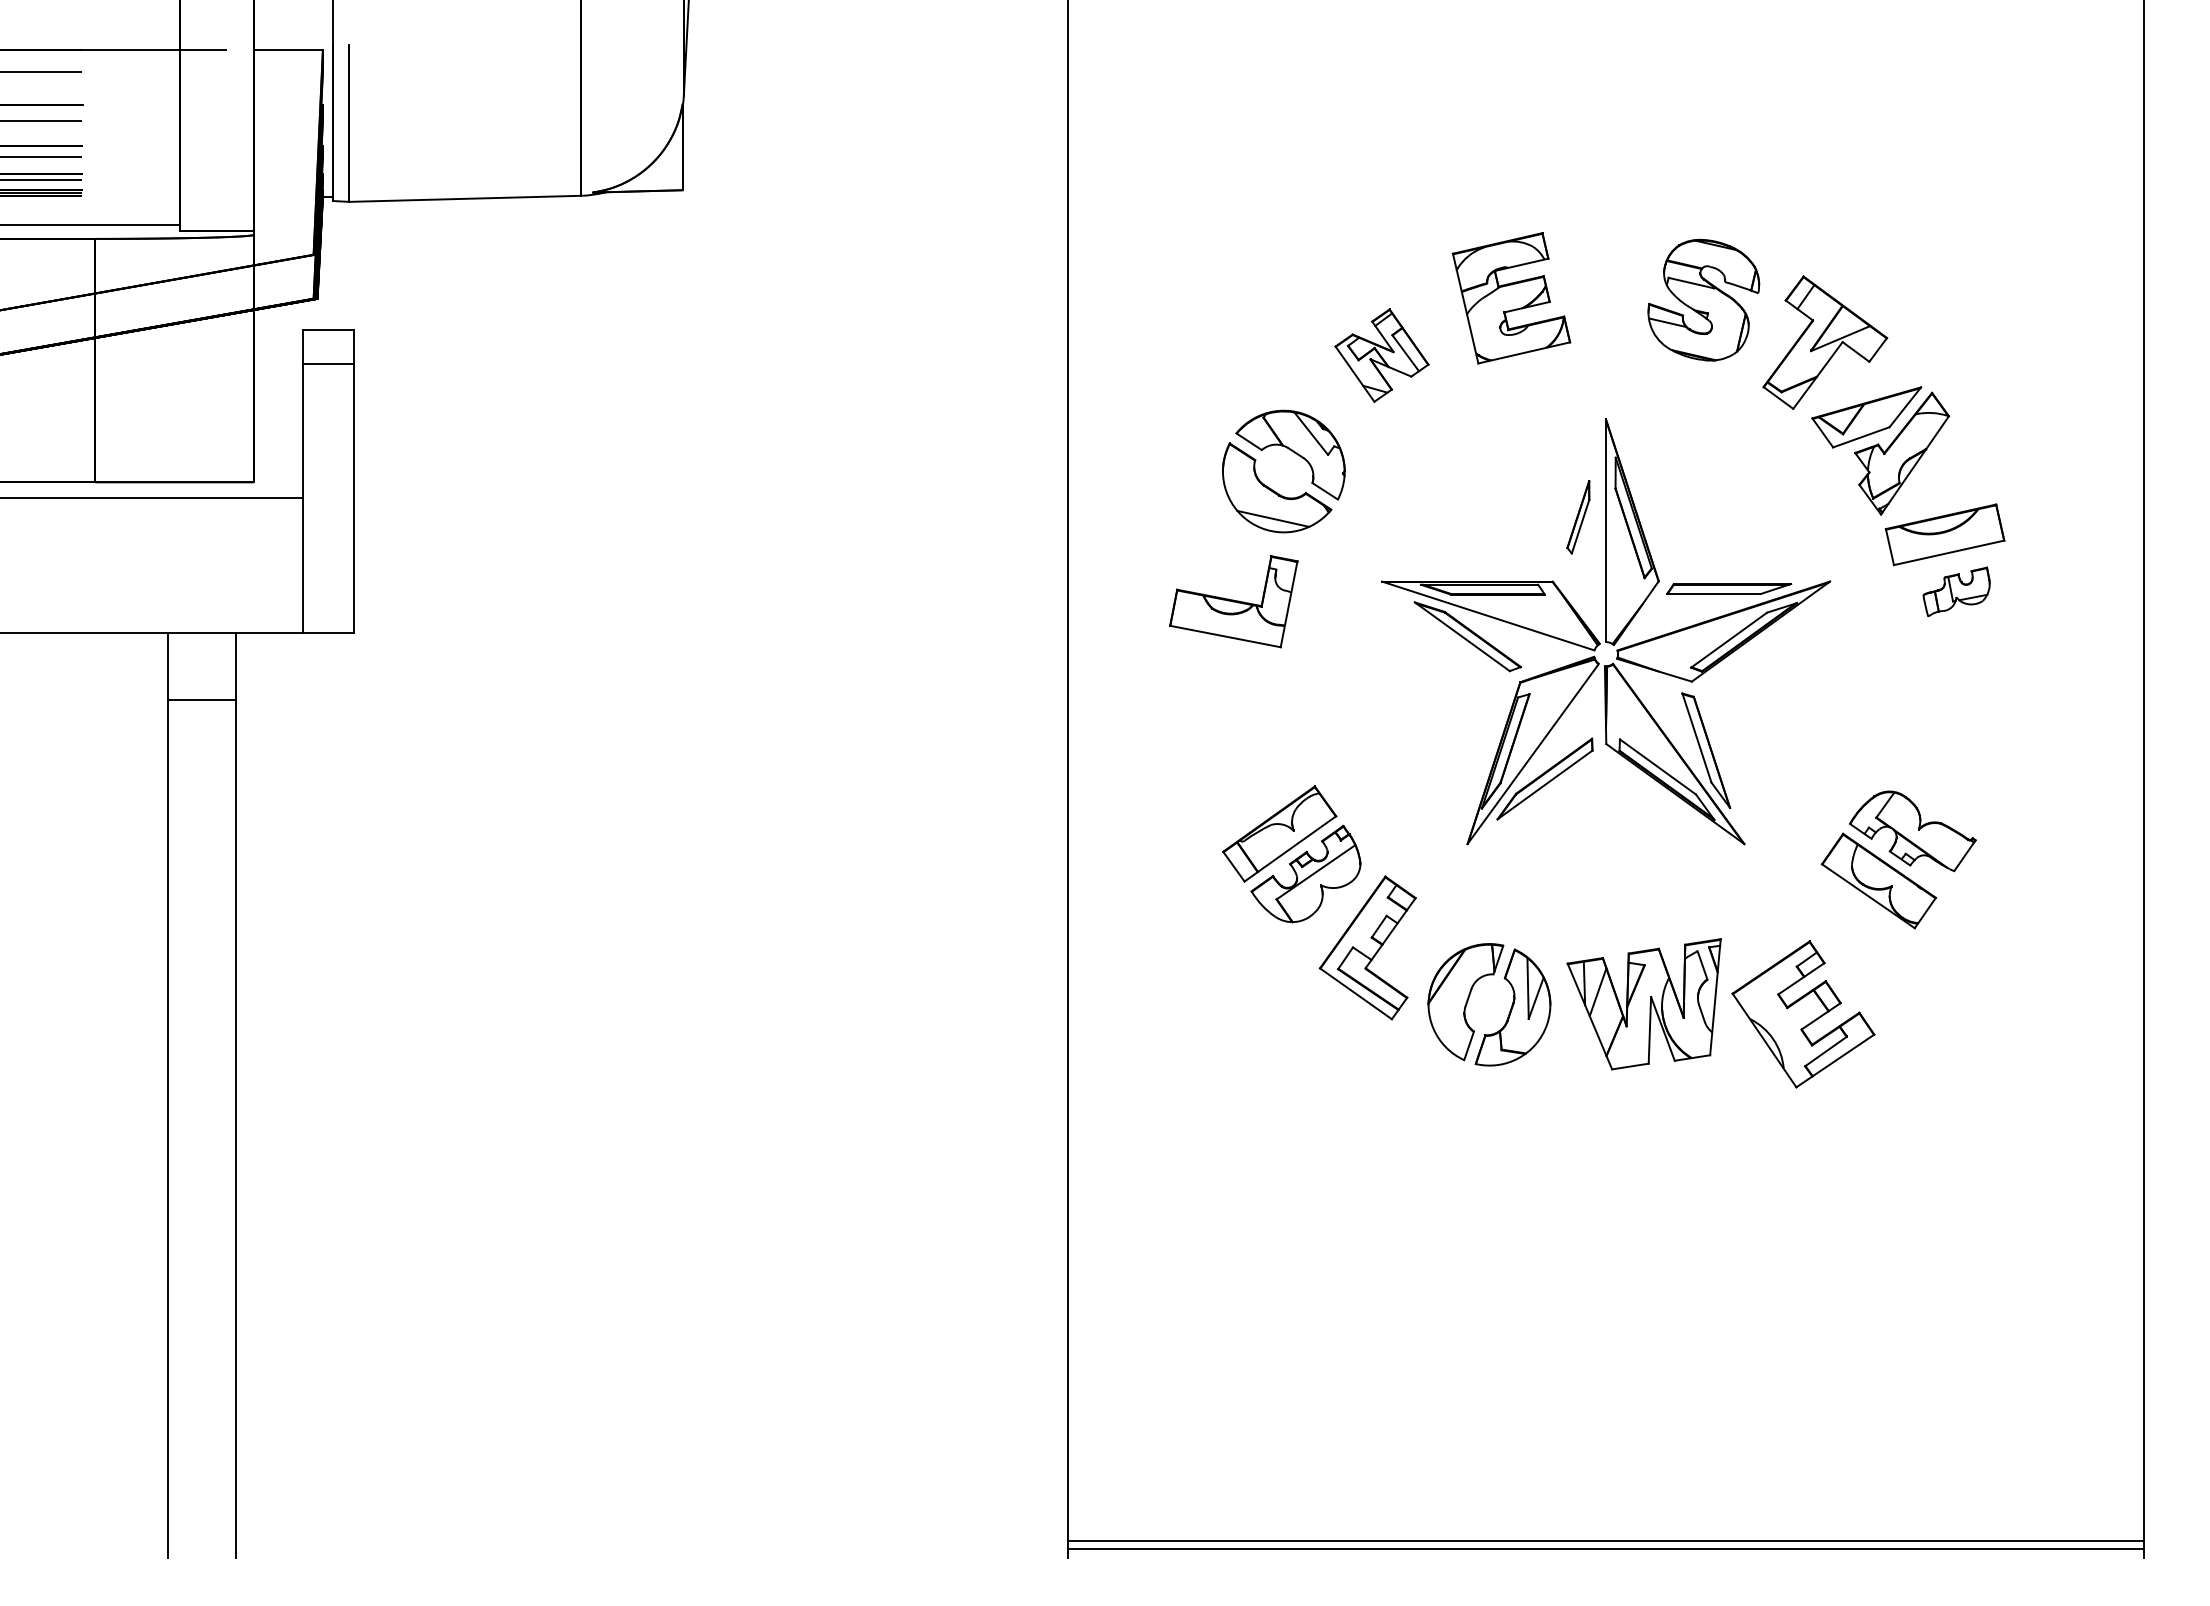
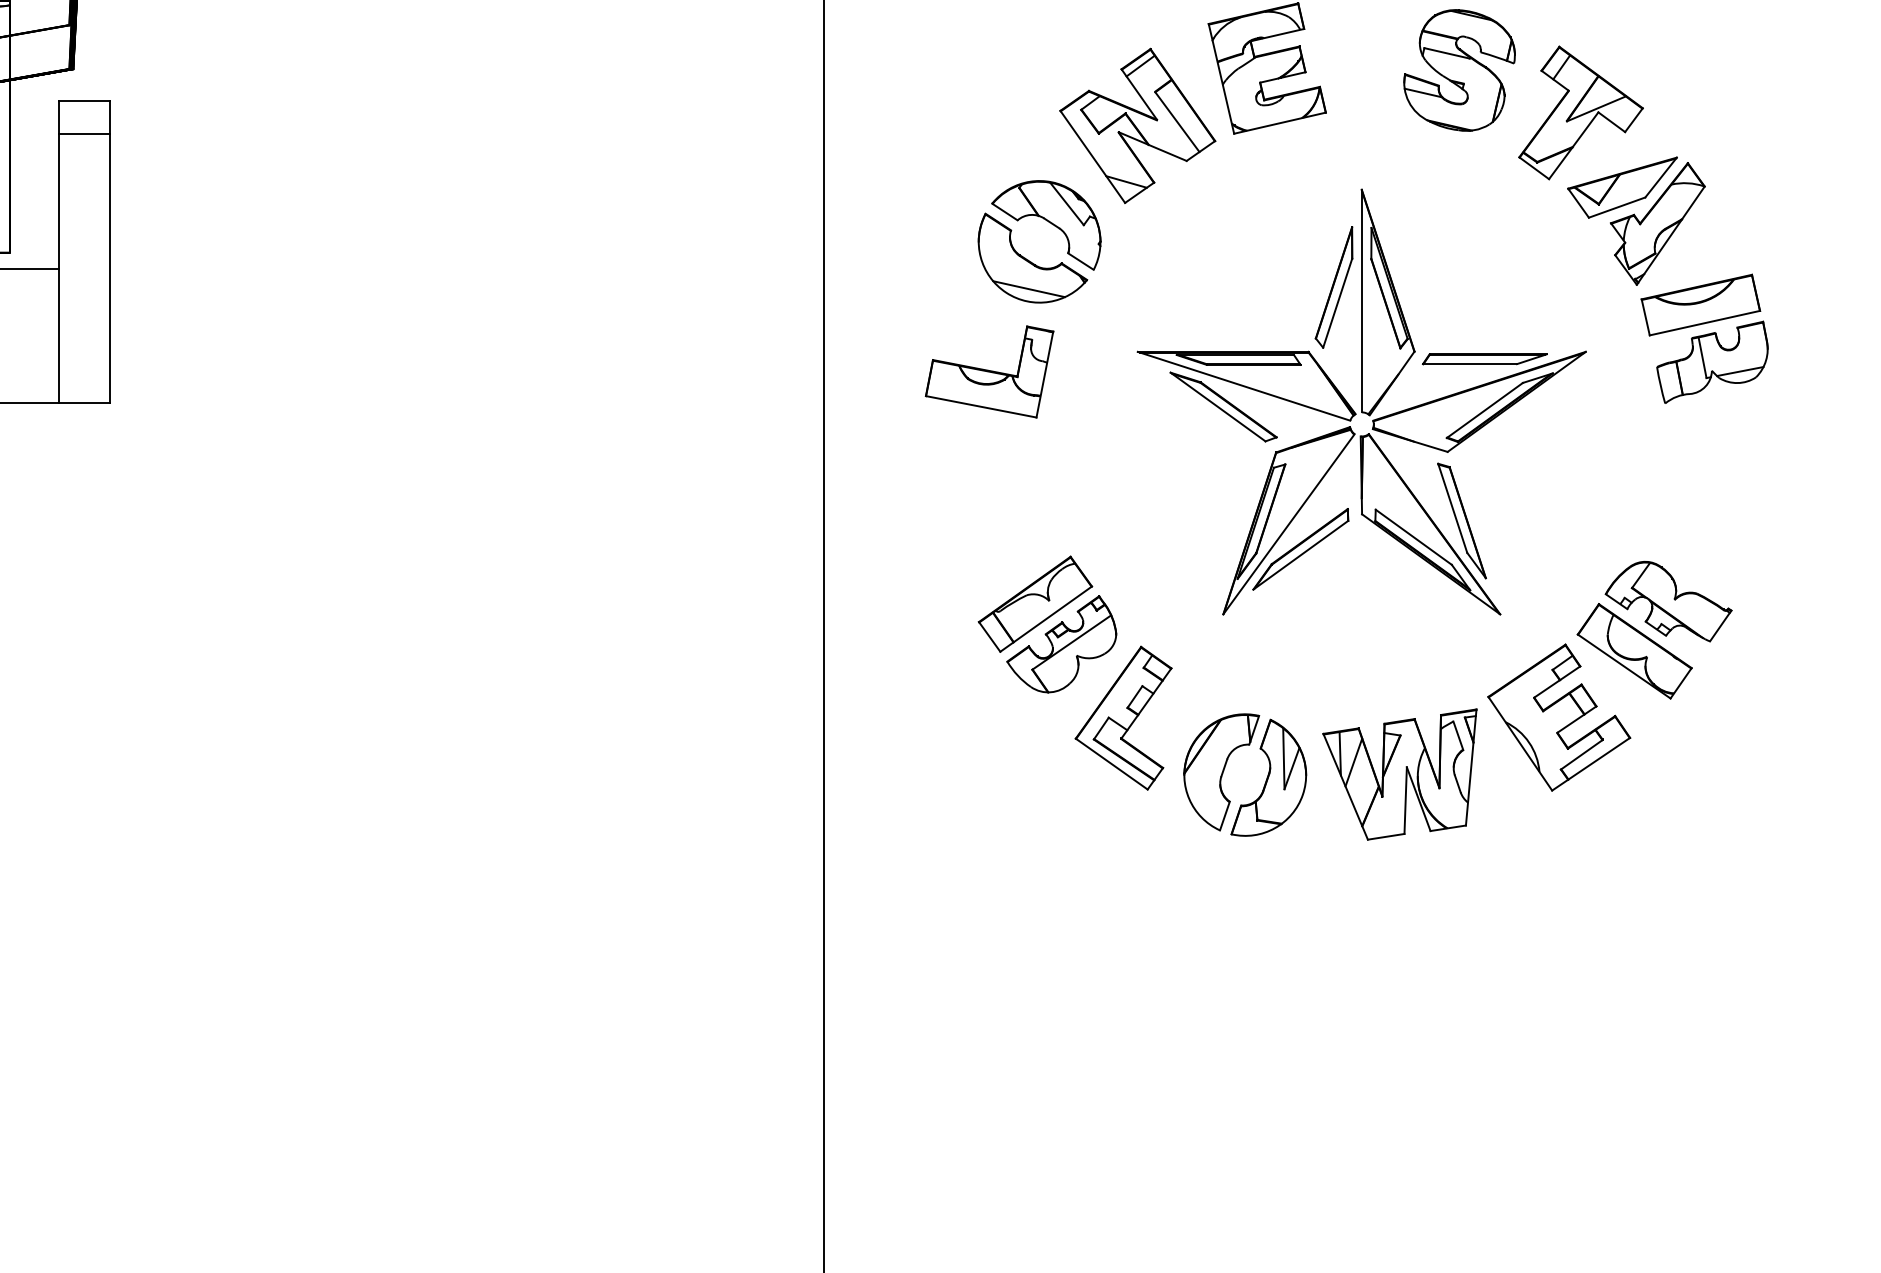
part: (1381, 355) -> (1137, 125), size x1.67
part: (1578, 517) -> (1334, 287), size x1.67
part: (1956, 591) -> (1712, 361), size x1.67
part: (1803, 1014) -> (1559, 717), moved

